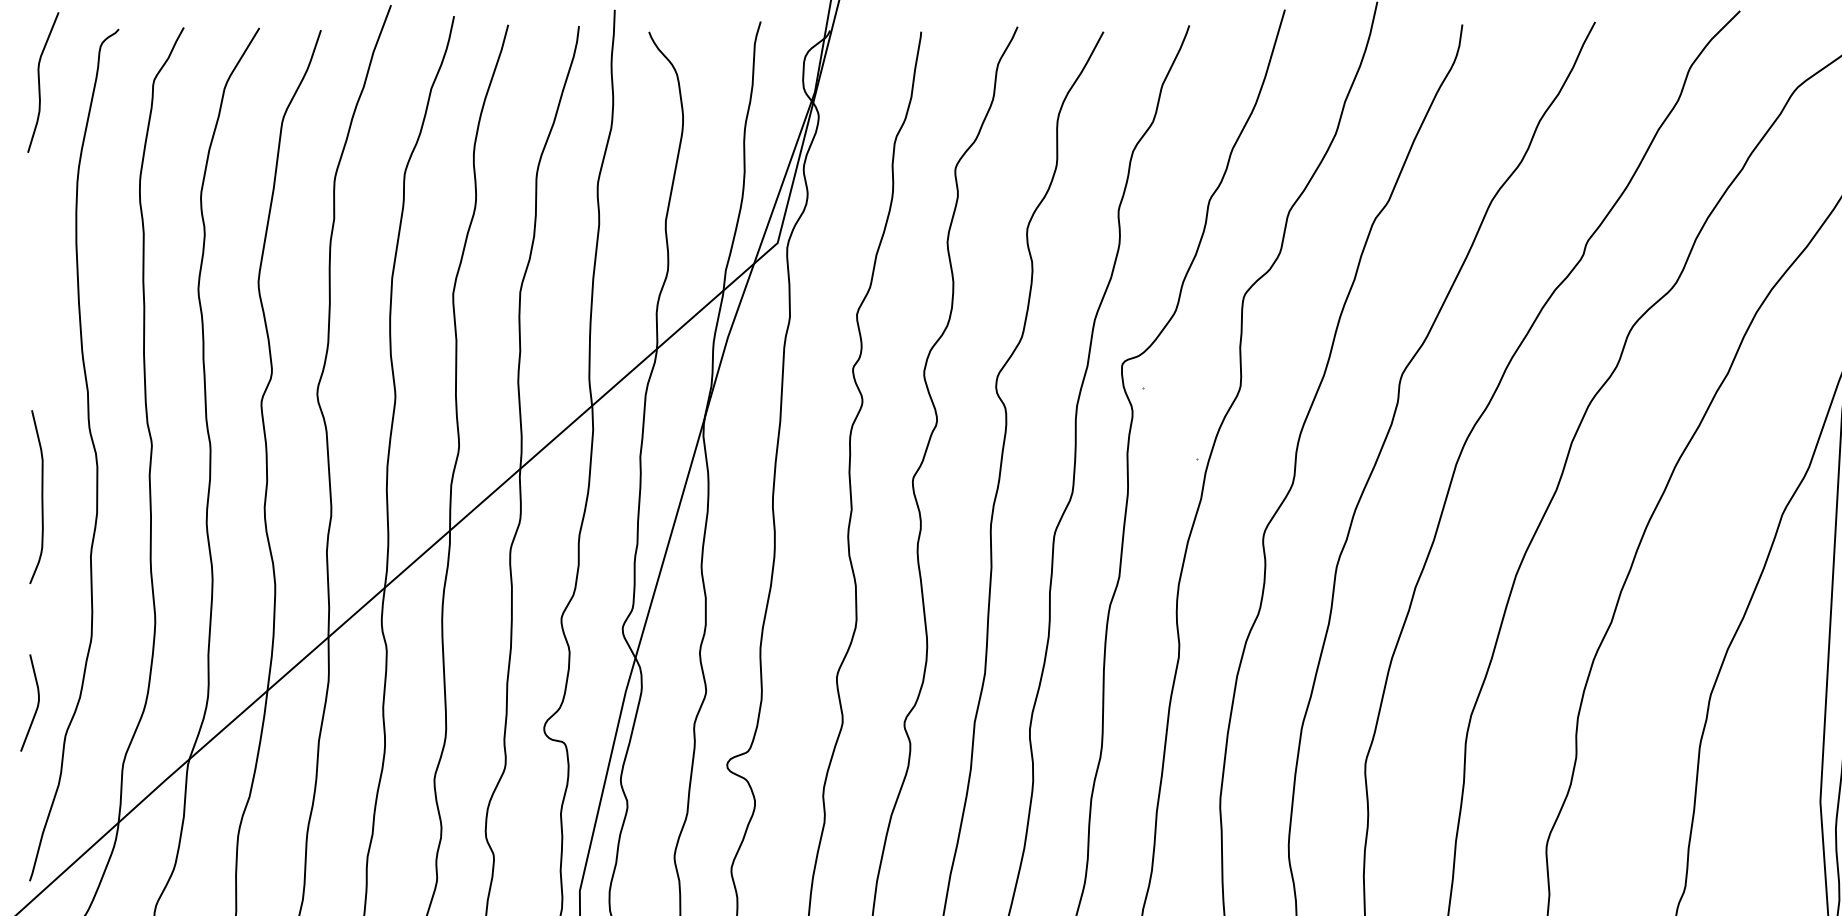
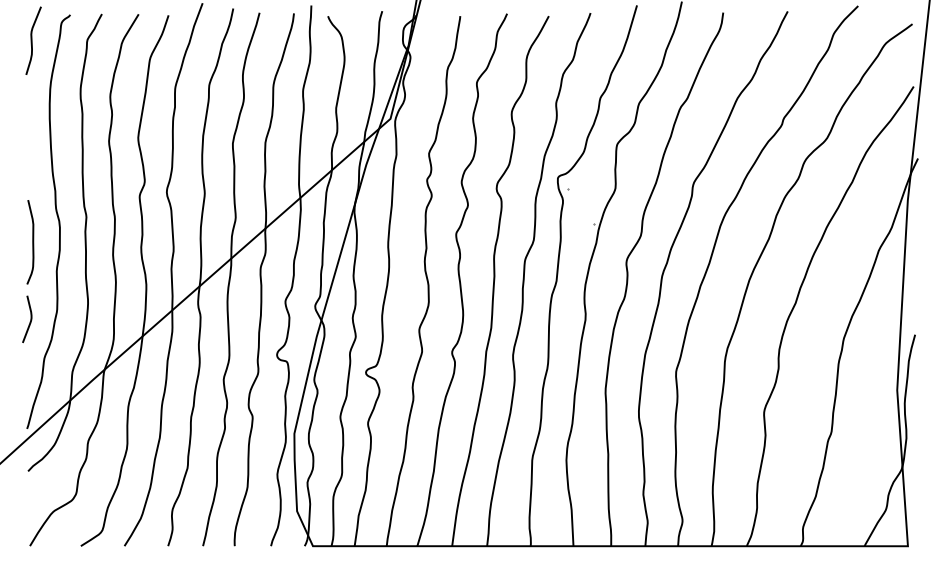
curve: (36, 703) -> (30, 319), moved

